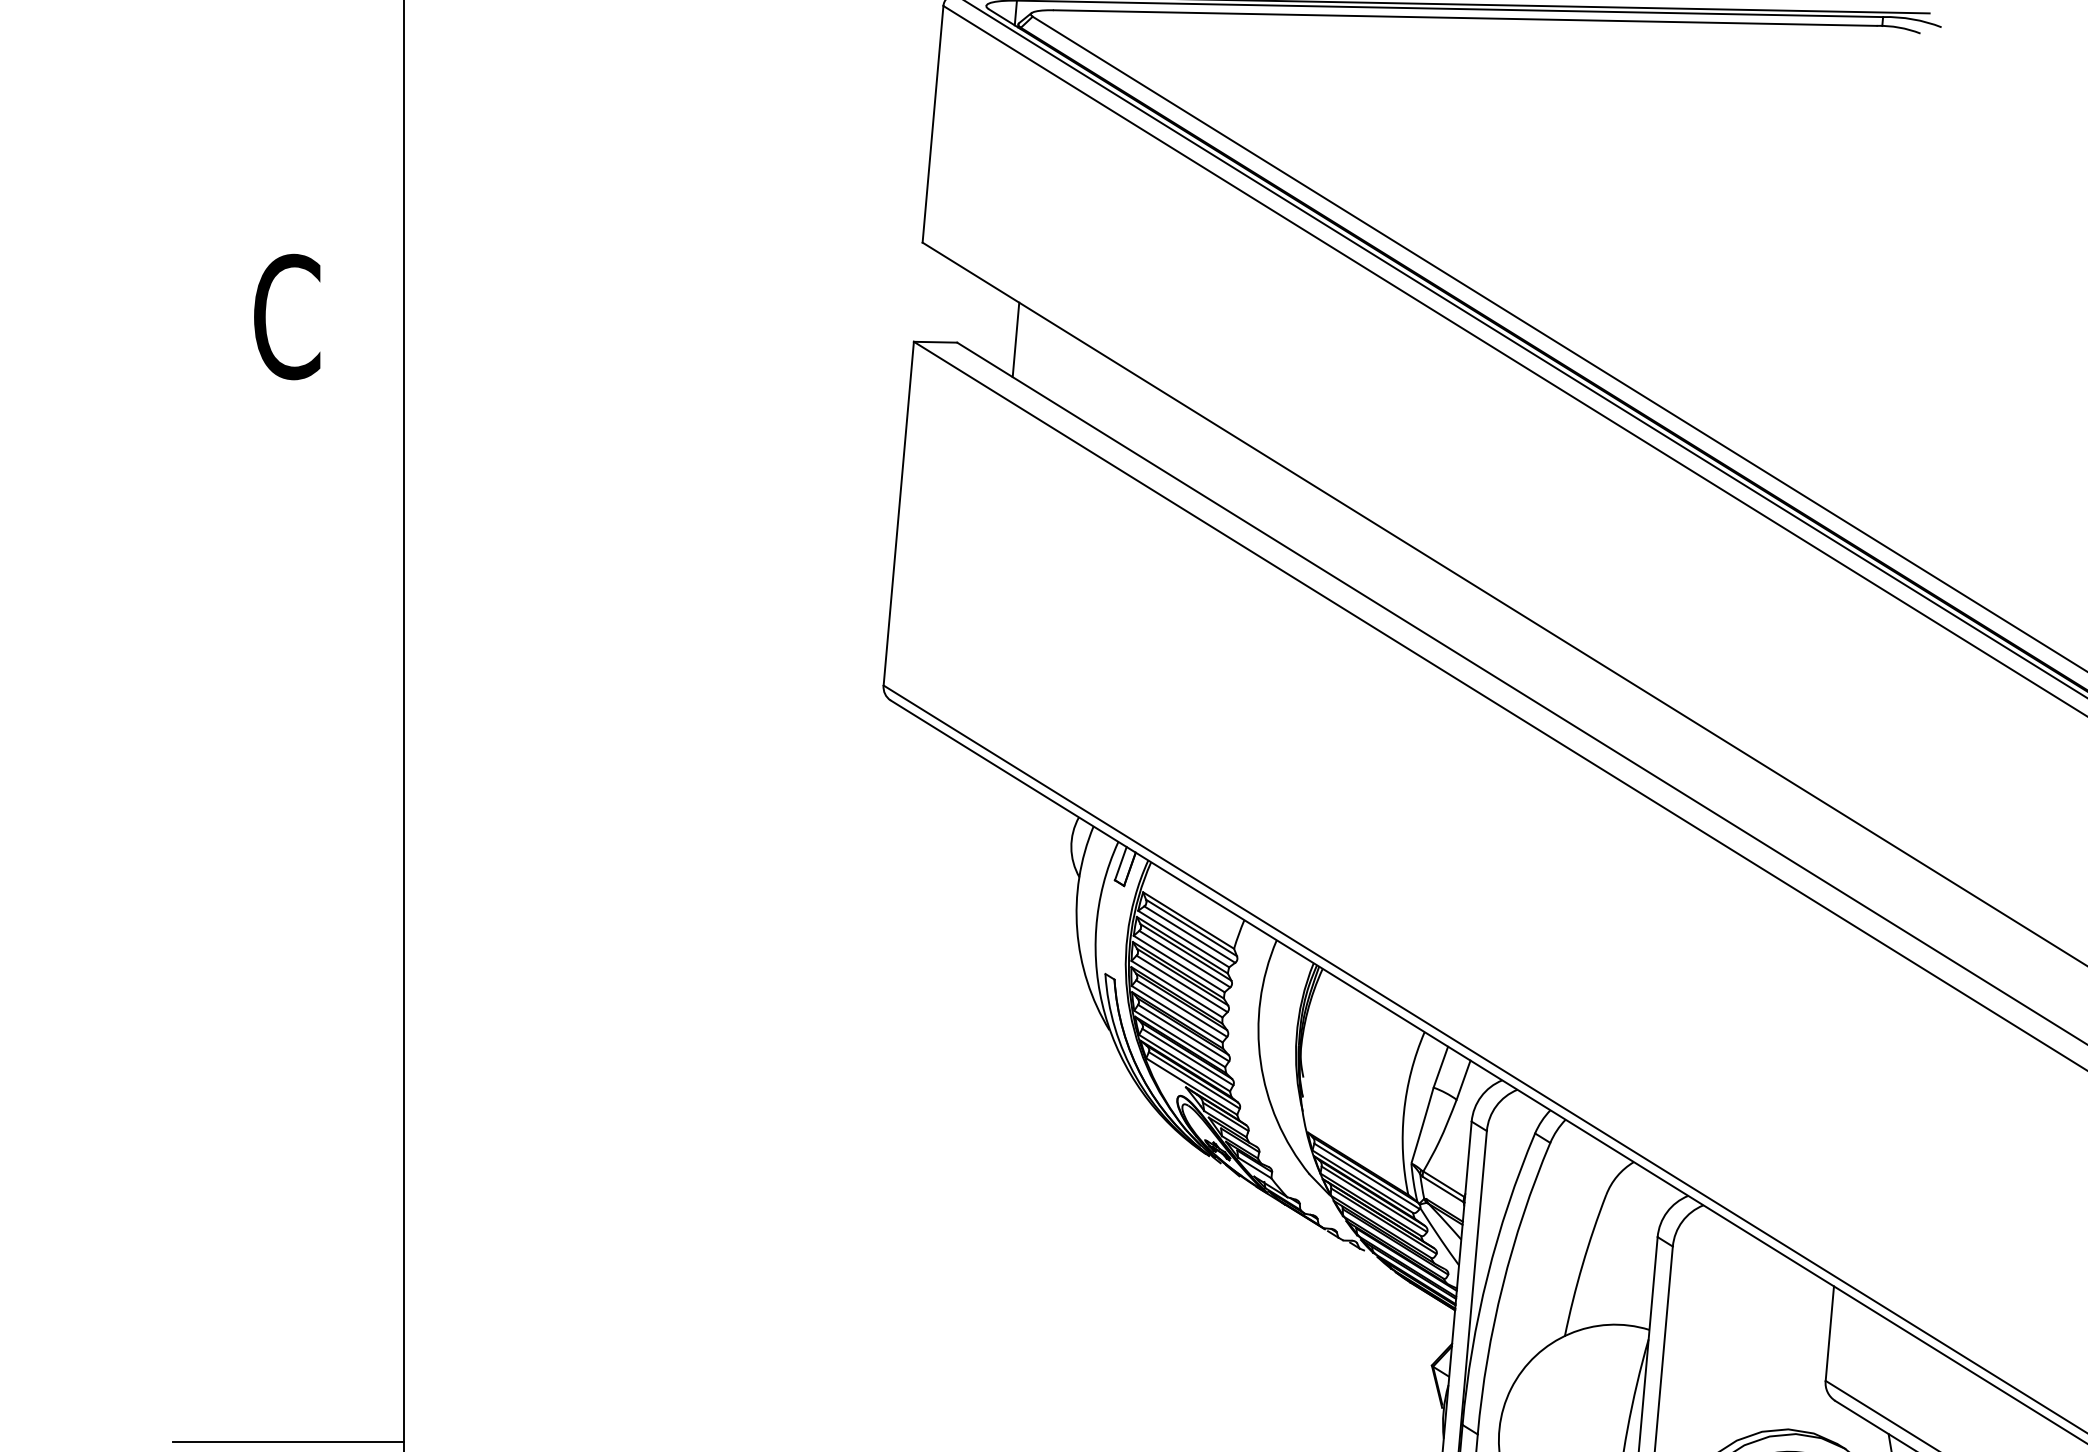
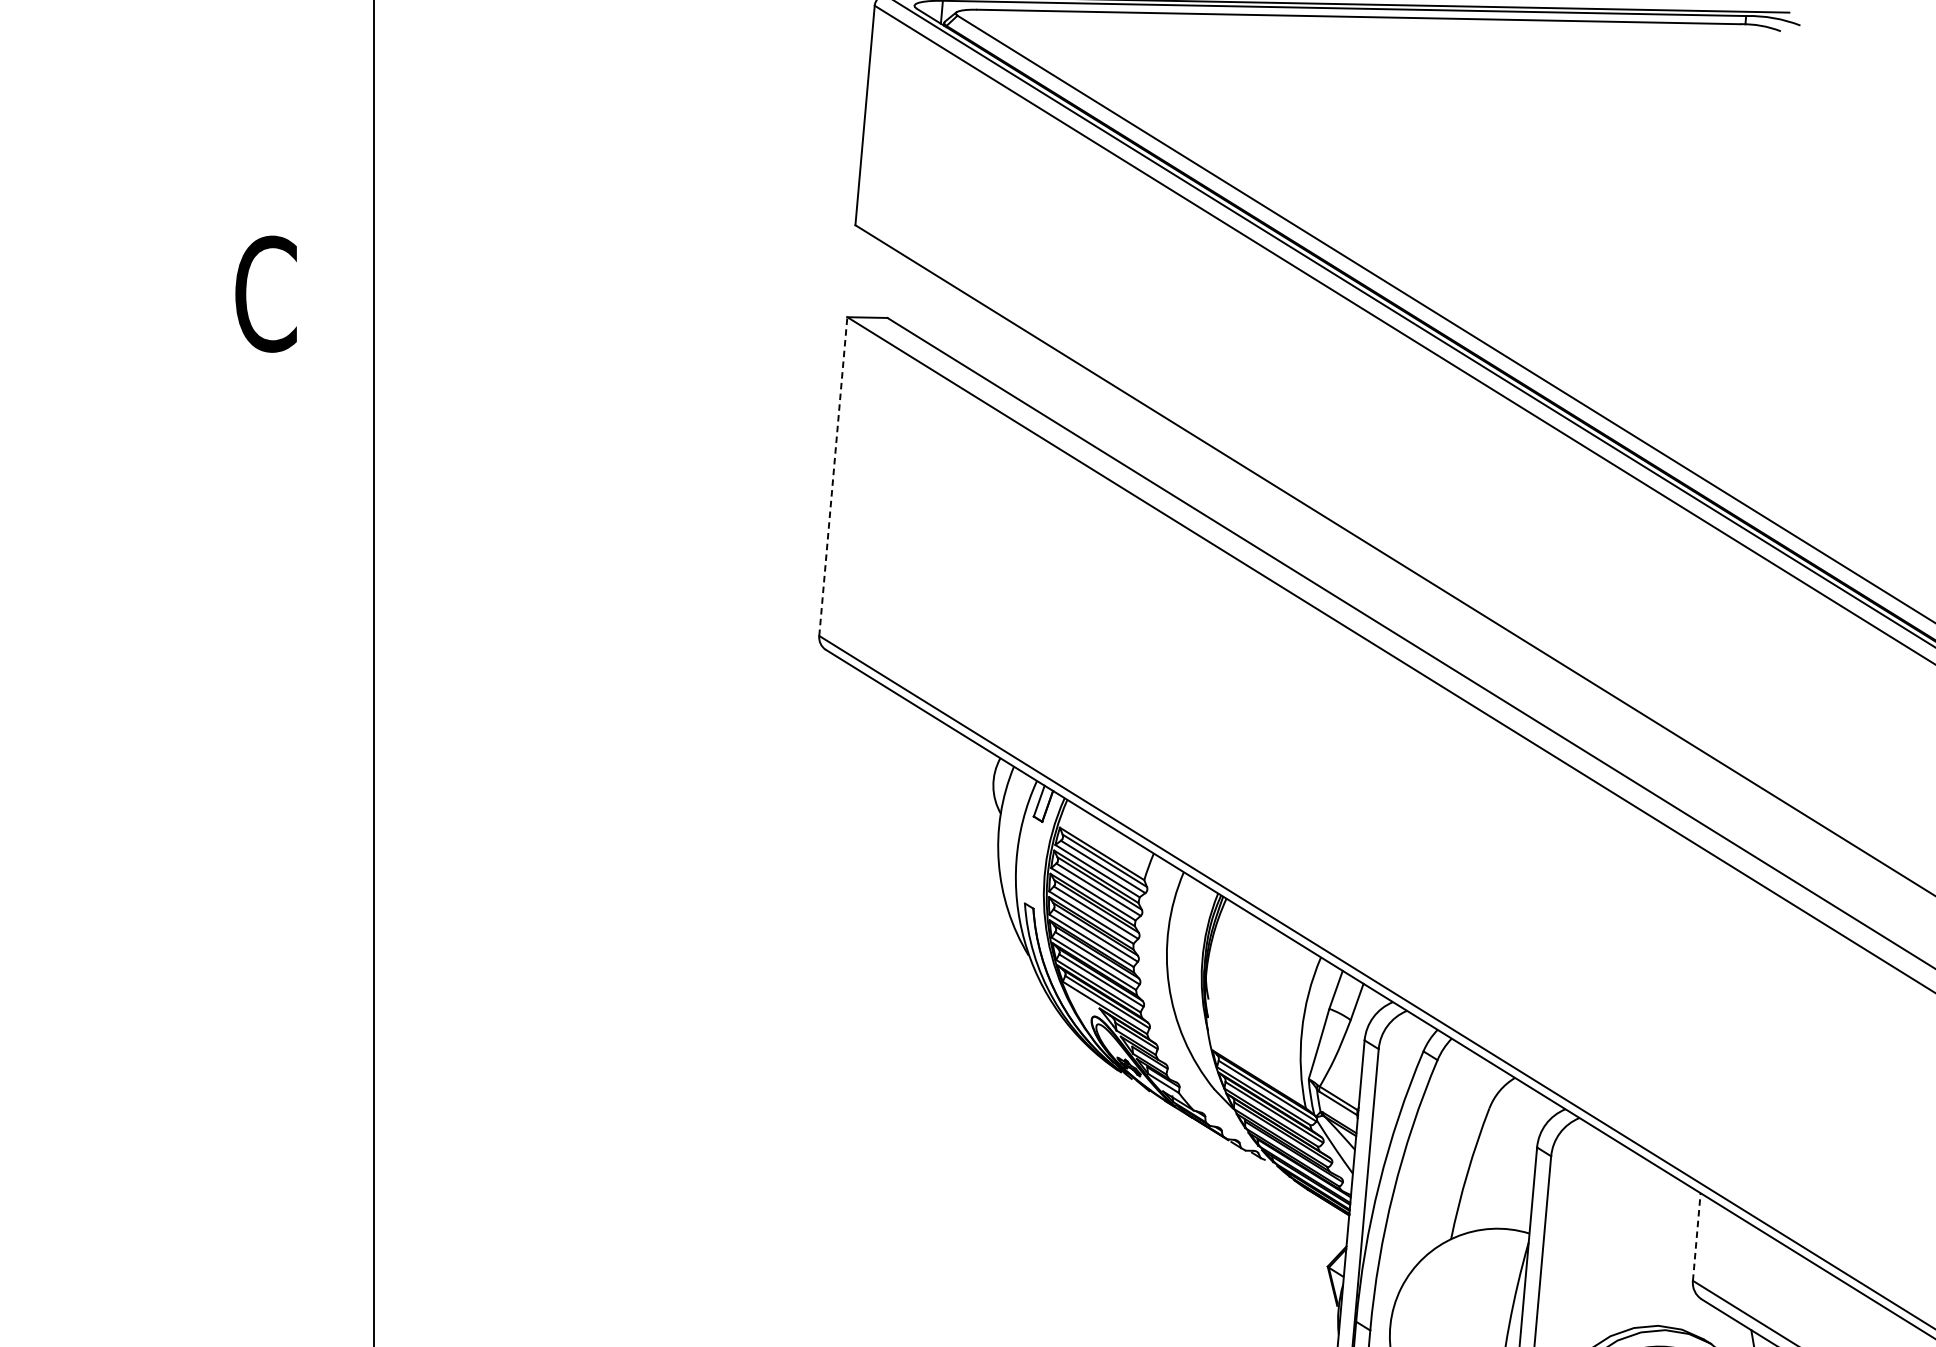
line: (1015, 339) -> (941, 315), removed
line: (898, 513) -> (833, 476), solid -> dashed
line: (1829, 1333) -> (1696, 1236), solid -> dashed
line: (288, 1441) -> (267, 1337), removed

